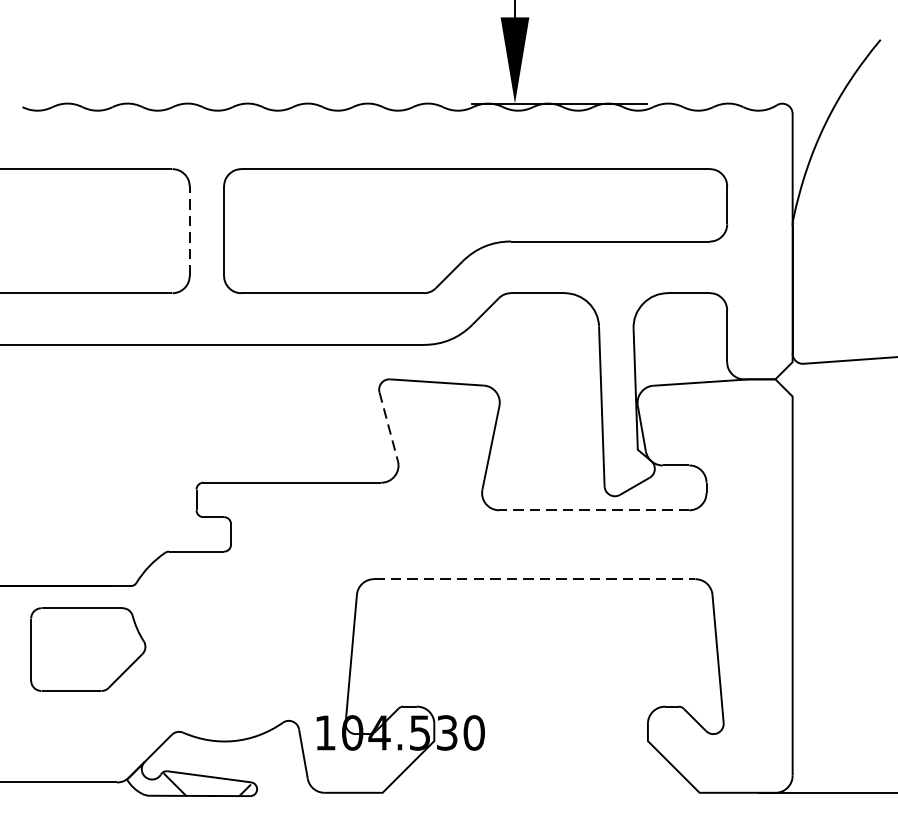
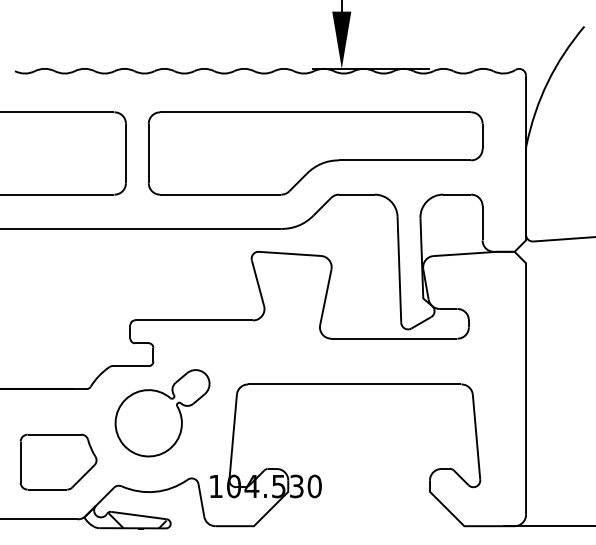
line: (189, 231) -> (125, 153), dashed -> solid
line: (389, 427) -> (258, 283), dashed -> solid
line: (592, 509) -> (393, 338), dashed -> solid
line: (534, 579) -> (354, 384), dashed -> solid
part: (244, 622) -> (162, 413), added
part: (88, 648) -> (58, 461), moved

